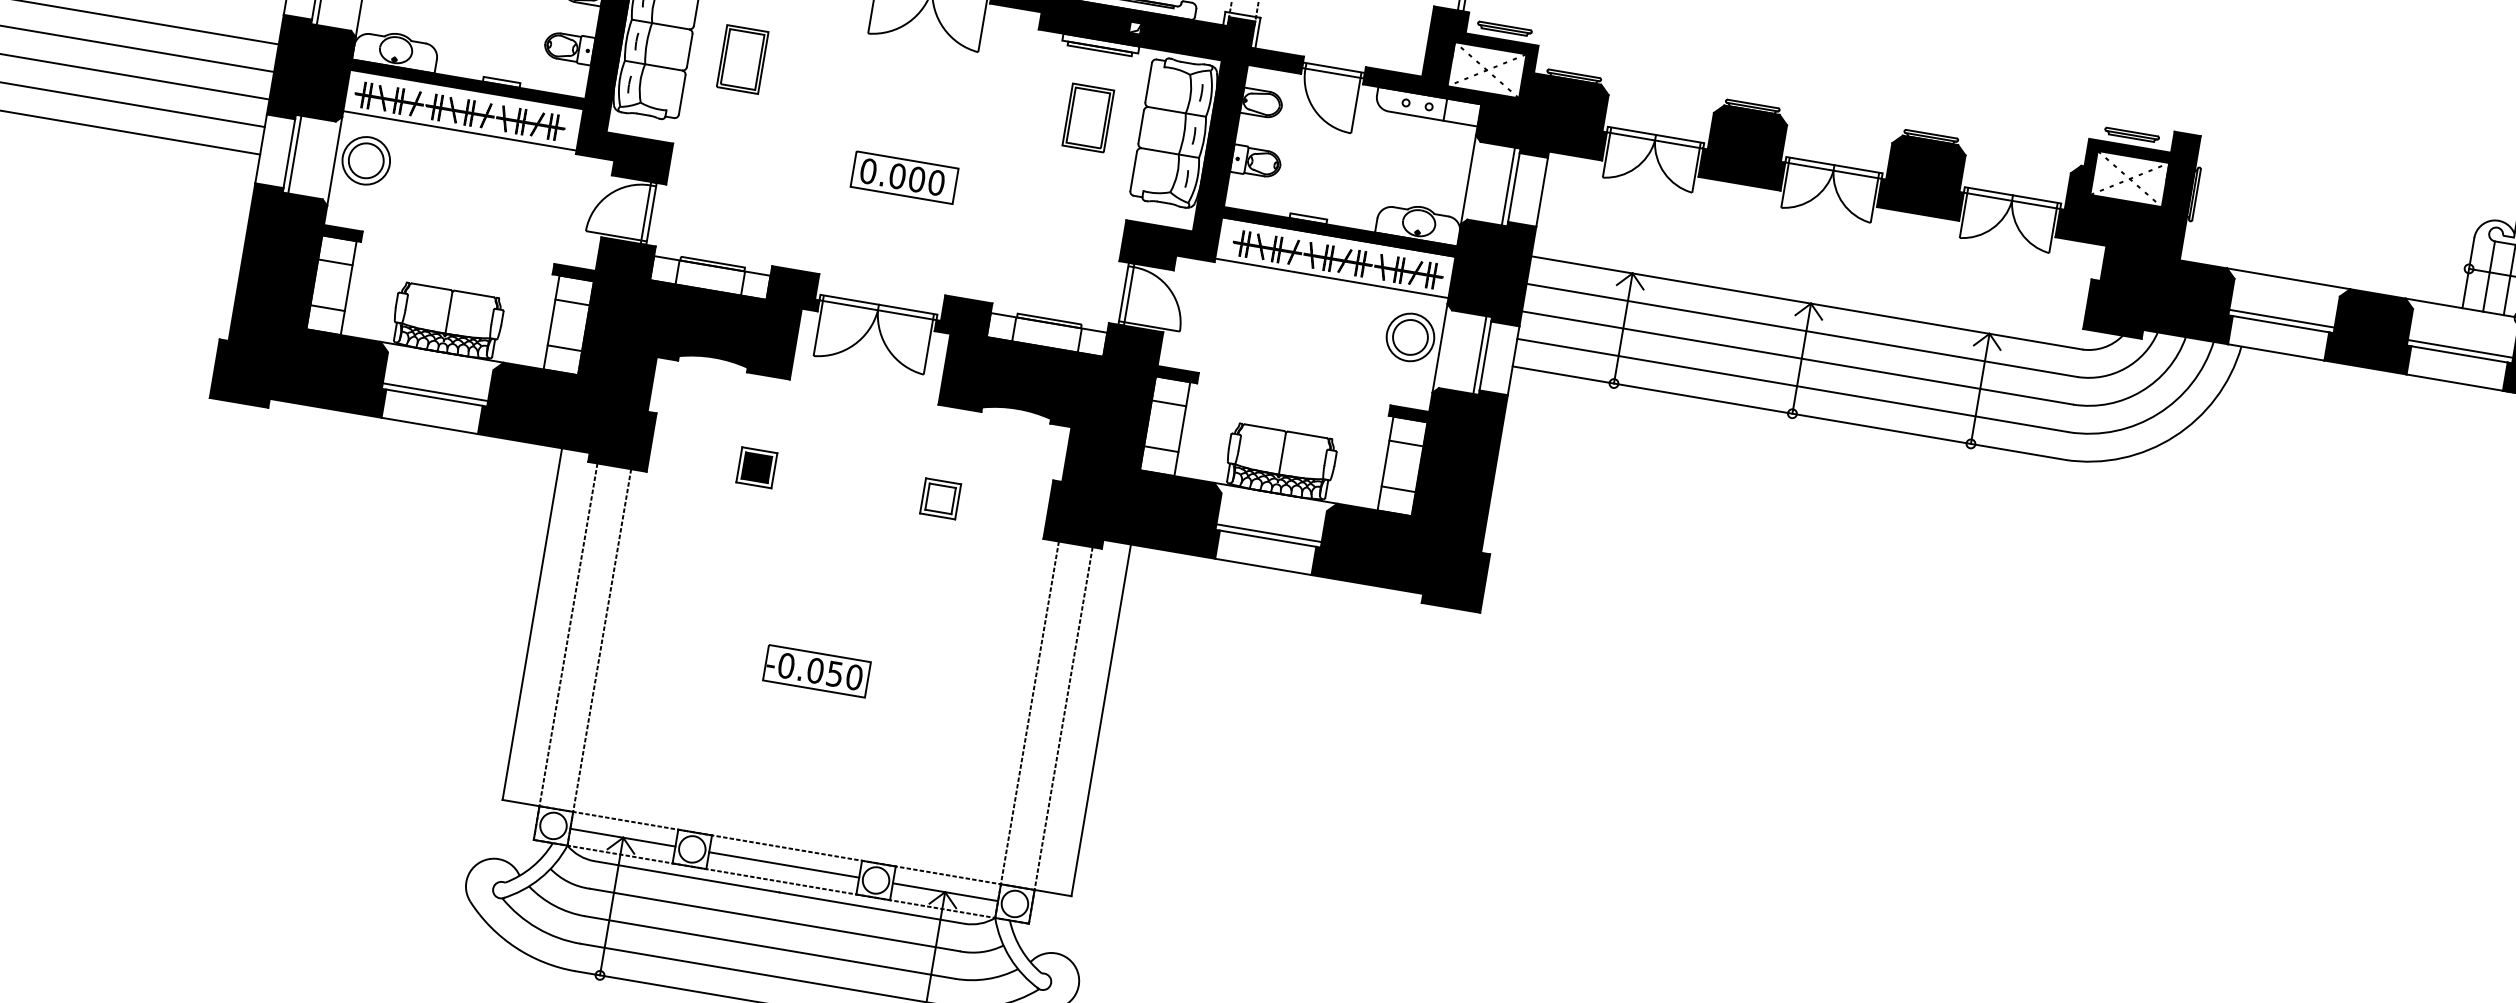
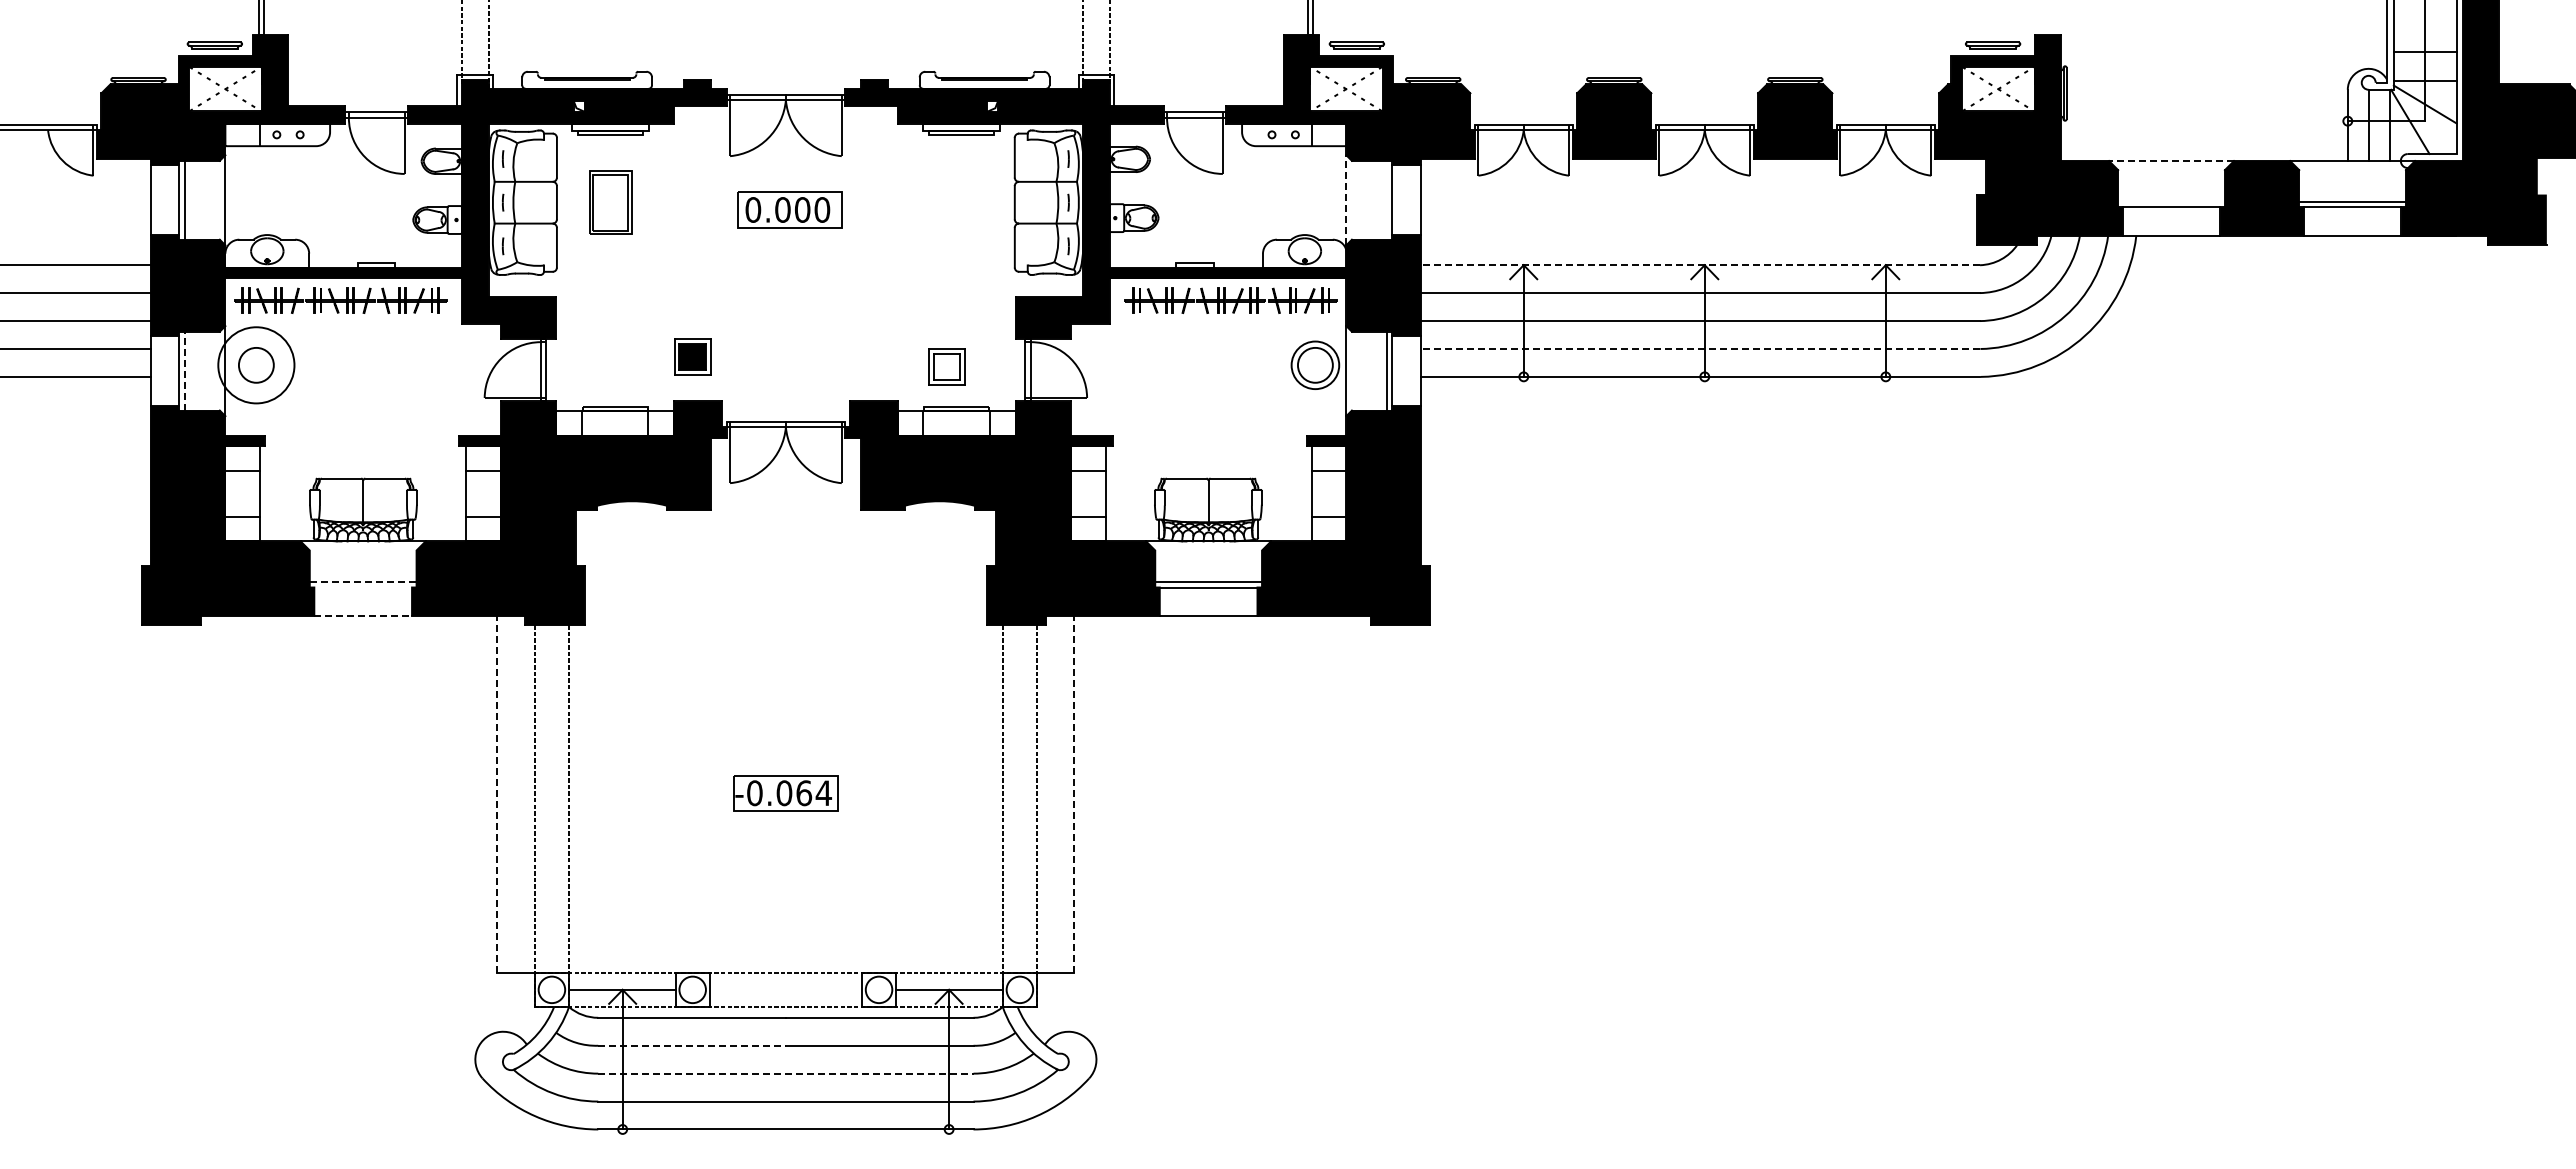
part: (1087, 117) -> (960, 202), removed
line: (459, 131) -> (343, 320), removed
line: (294, 153) -> (184, 370), solid -> dashed
circle: (366, 161) -> (256, 365), size x1.6
part: (904, 176) -> (789, 209), moved
line: (1468, 179) -> (1346, 199), solid -> dashed
line: (1508, 185) -> (1386, 199), removed
line: (1331, 278) -> (1227, 320), removed
line: (2288, 279) -> (2171, 161), solid -> dashed
line: (1806, 303) -> (1700, 265), solid -> dashed
line: (2281, 318) -> (2171, 201), removed
line: (1792, 385) -> (1700, 348), solid -> dashed
line: (435, 391) -> (363, 581), solid -> dashed
line: (434, 397) -> (363, 587), removed
line: (429, 426) -> (363, 616), solid -> dashed
part: (756, 467) -> (692, 356), moved
part: (940, 498) -> (946, 366), moved
line: (532, 623) -> (497, 793), solid -> dashed
text: (845, 676) -> (814, 793), -0.050 -> -0.064
line: (1101, 719) -> (1074, 793), solid -> dashed
line: (783, 864) -> (785, 989), removed
line: (682, 904) -> (692, 1045), solid -> dashed
line: (769, 947) -> (785, 1073), solid -> dashed

